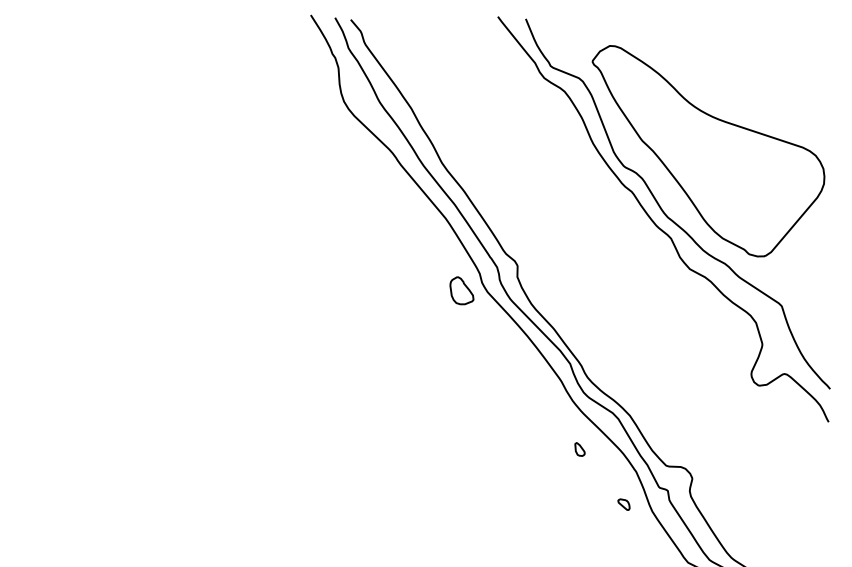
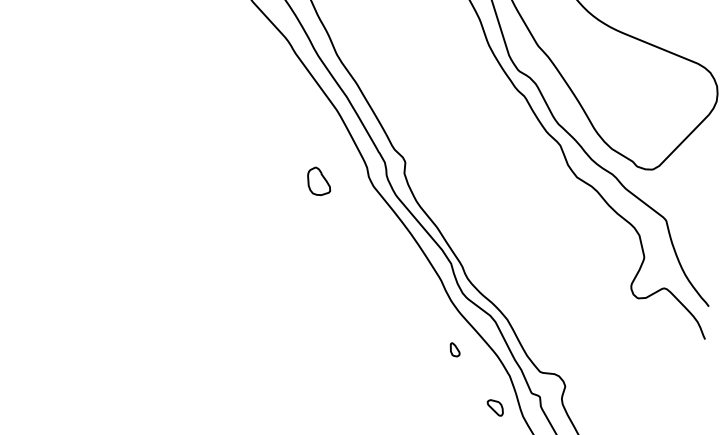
part: (461, 290) -> (318, 181), moved
part: (623, 504) -> (494, 407), size x1.4

